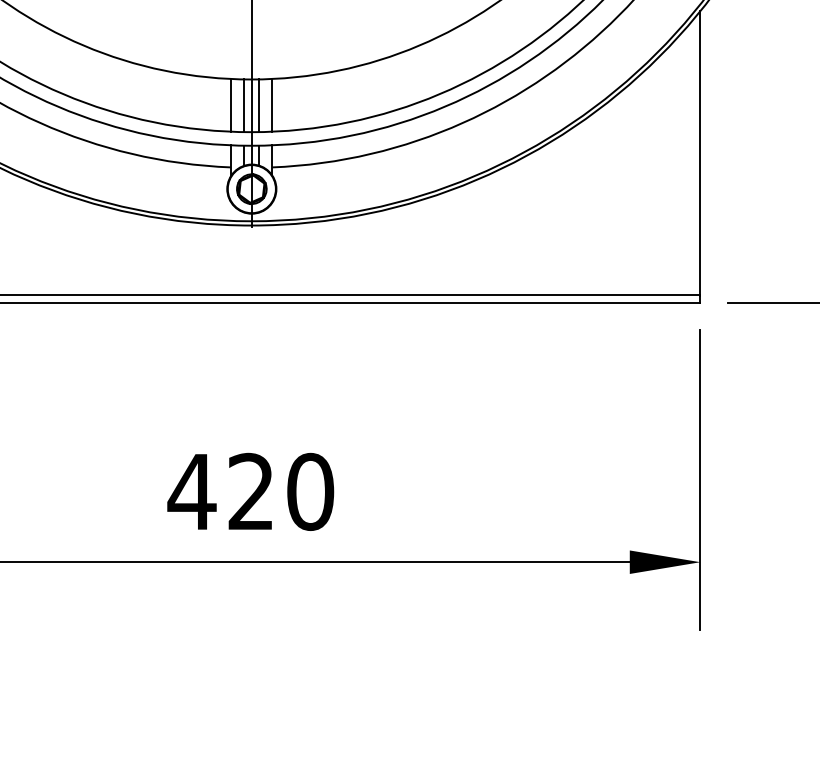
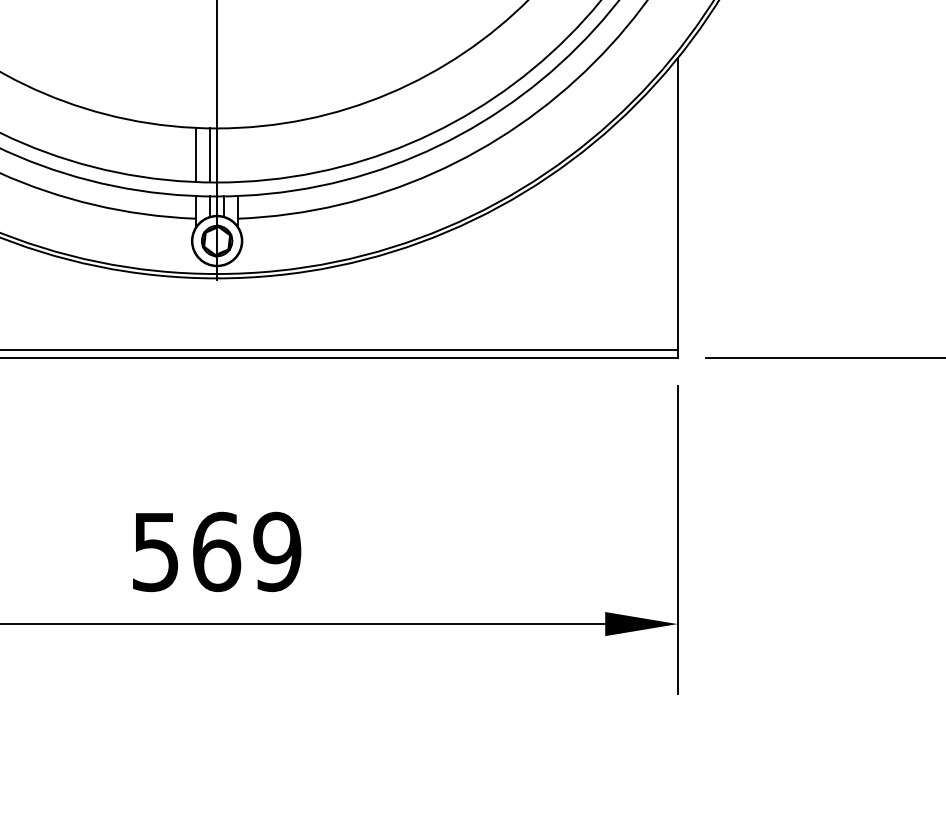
line: (272, 104) -> (238, 154), removed
line: (259, 105) -> (224, 155), removed
text: (250, 491) -> (215, 551), 420 -> 569

